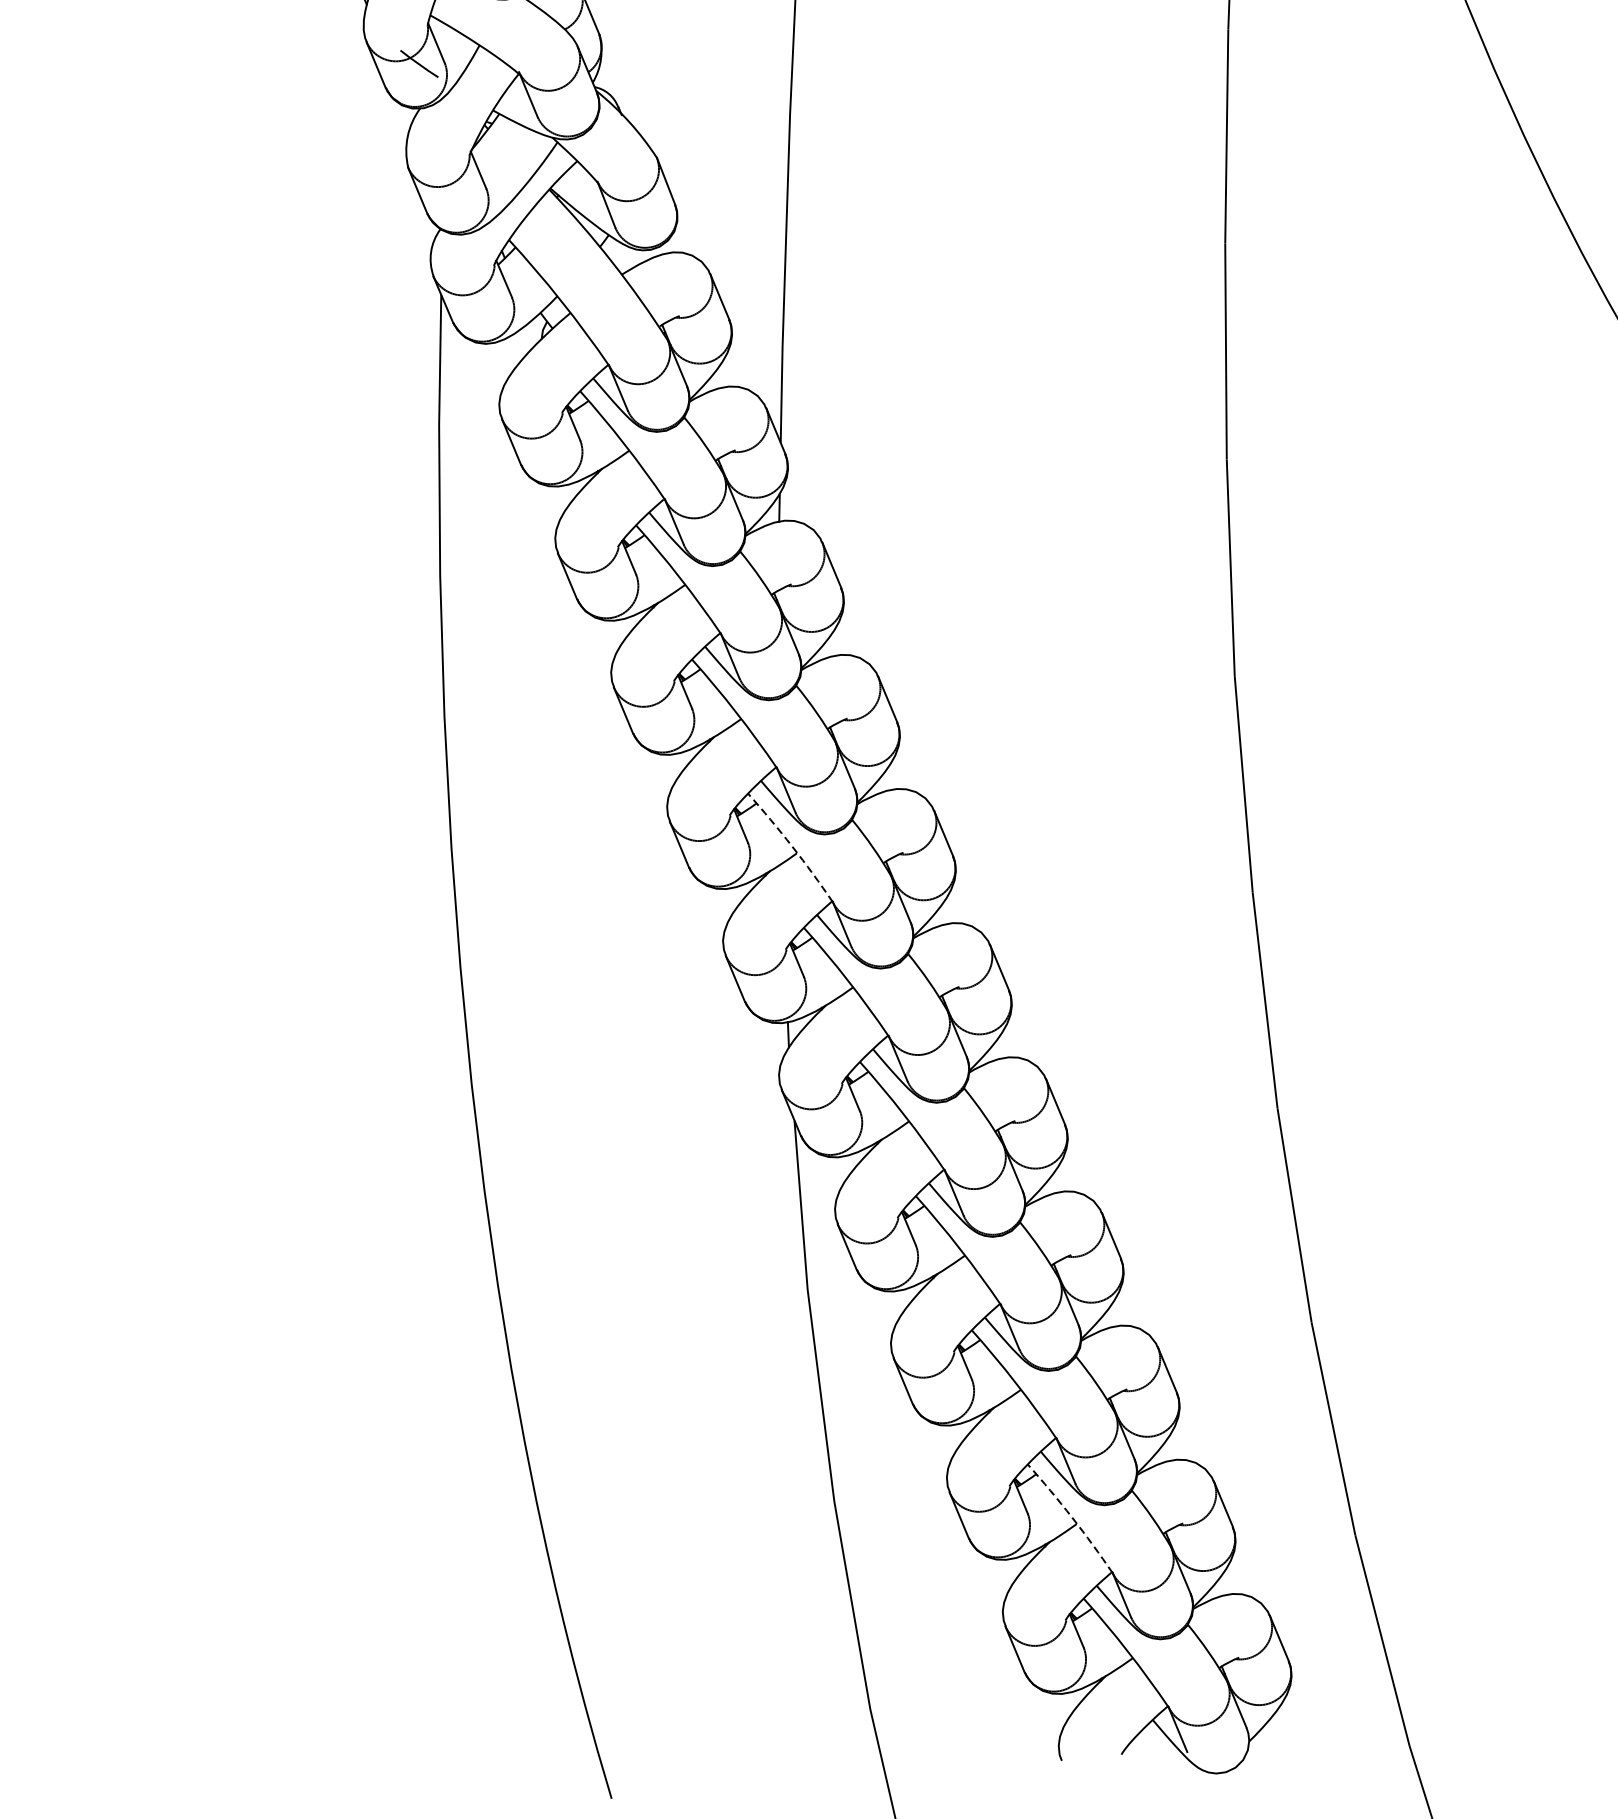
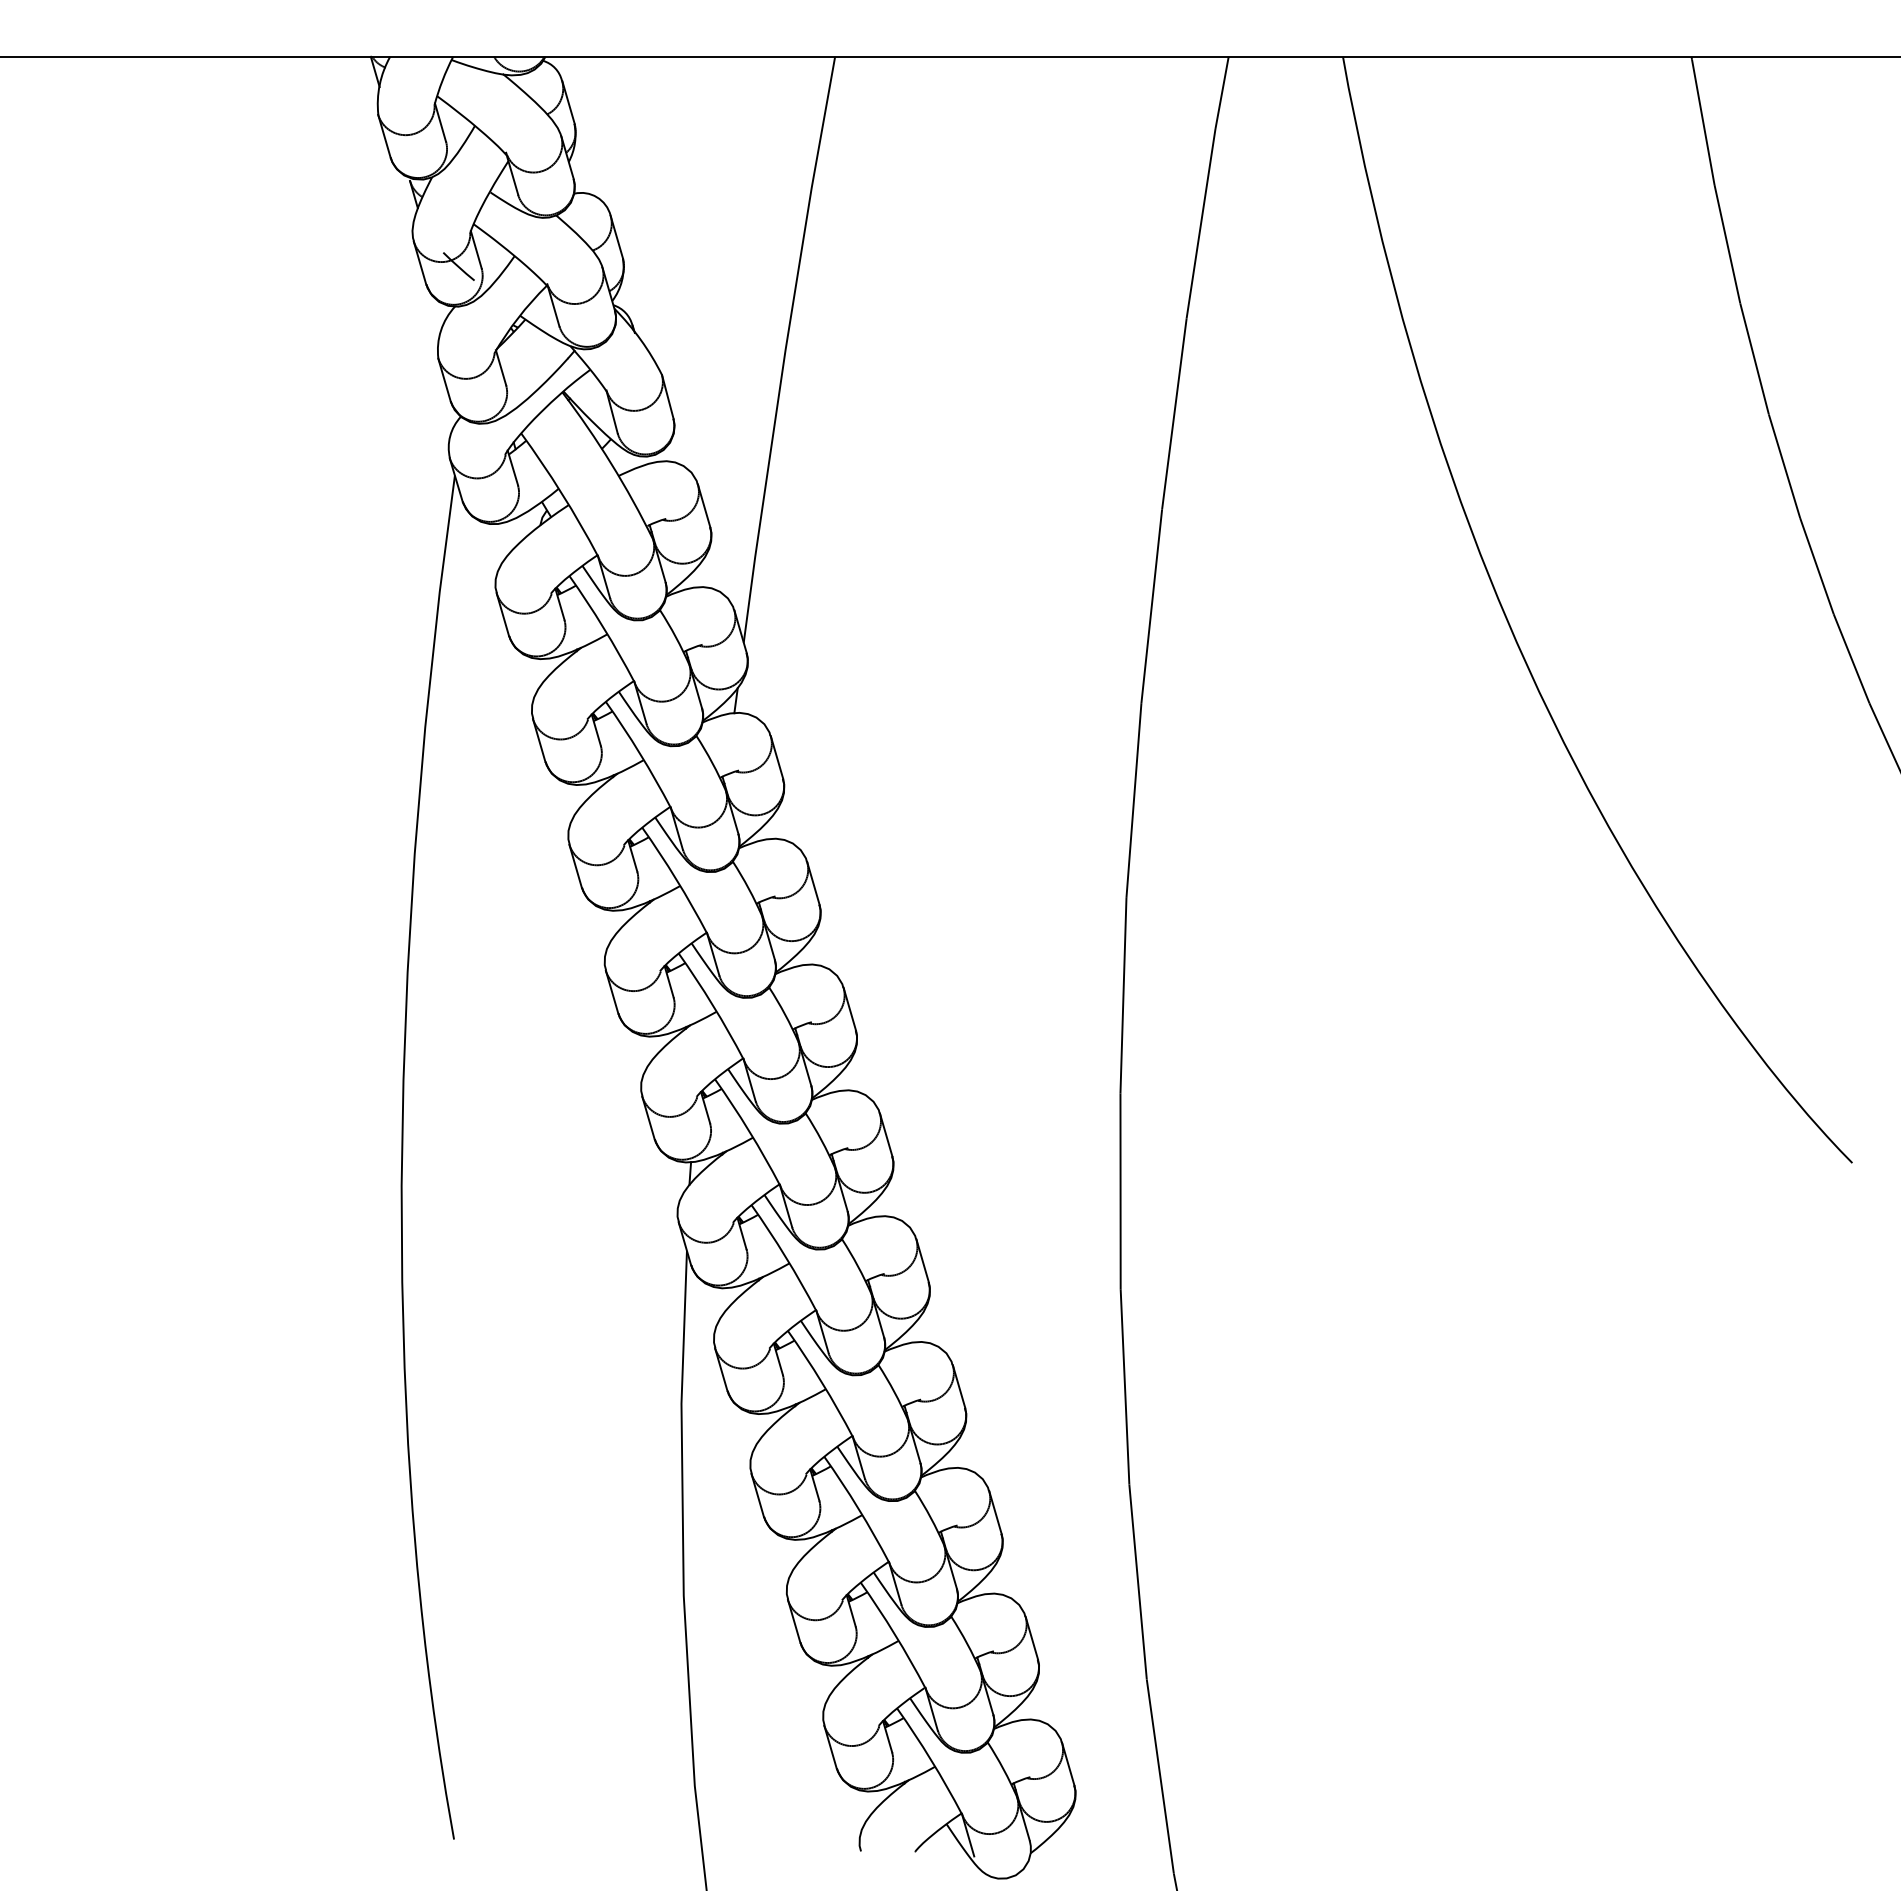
arc: (791, 846) -> (712, 1005), dashed -> solid
arc: (1071, 1517) -> (894, 1634), dashed -> solid

